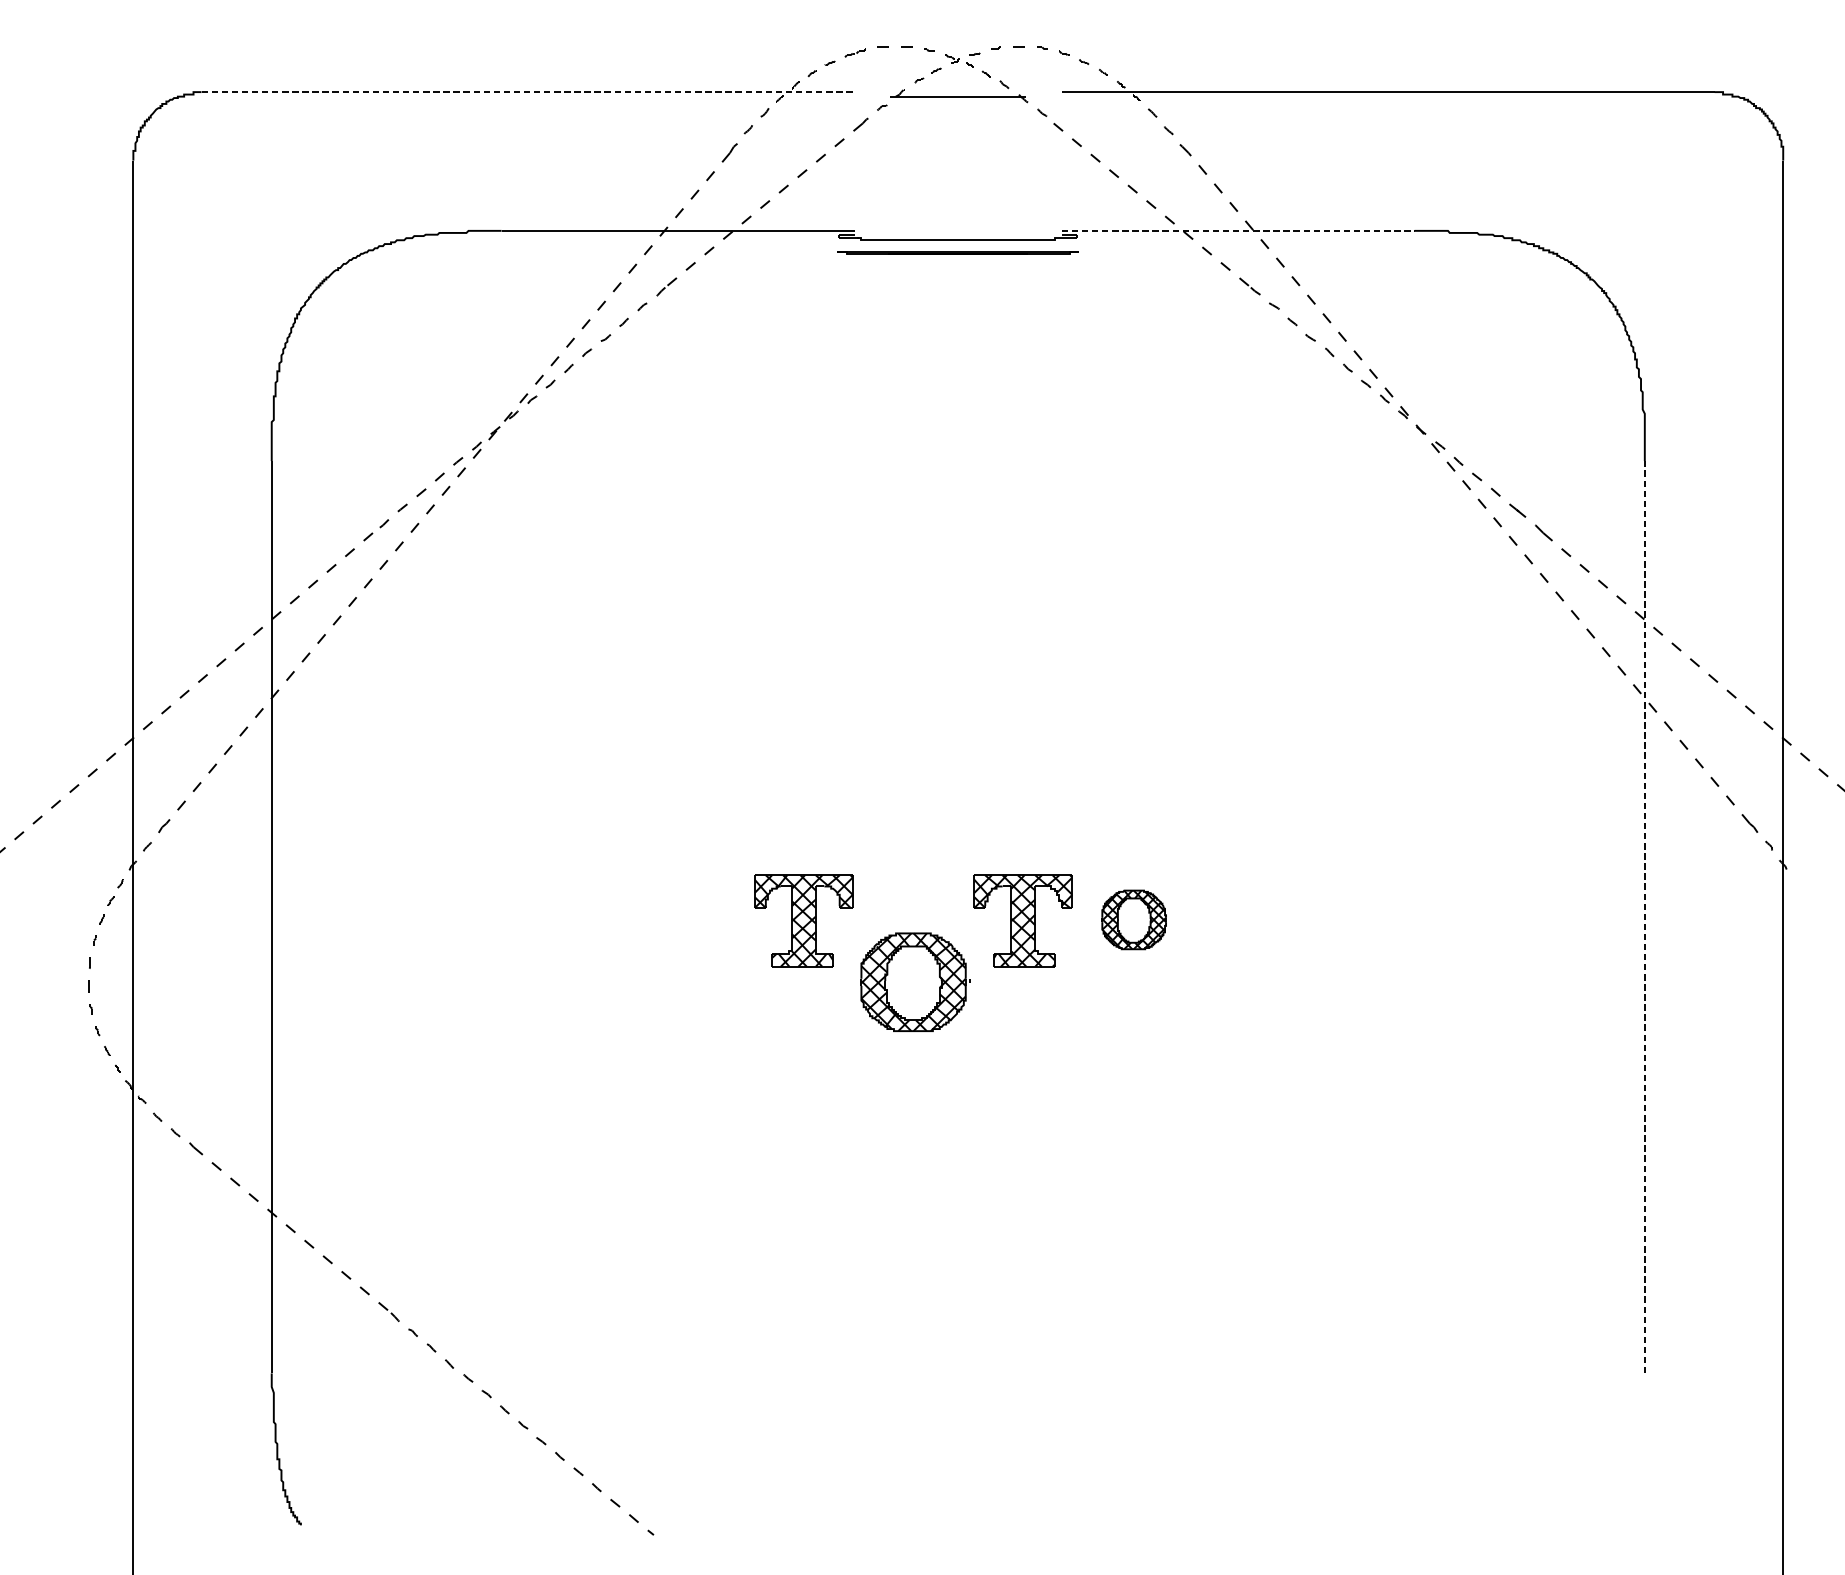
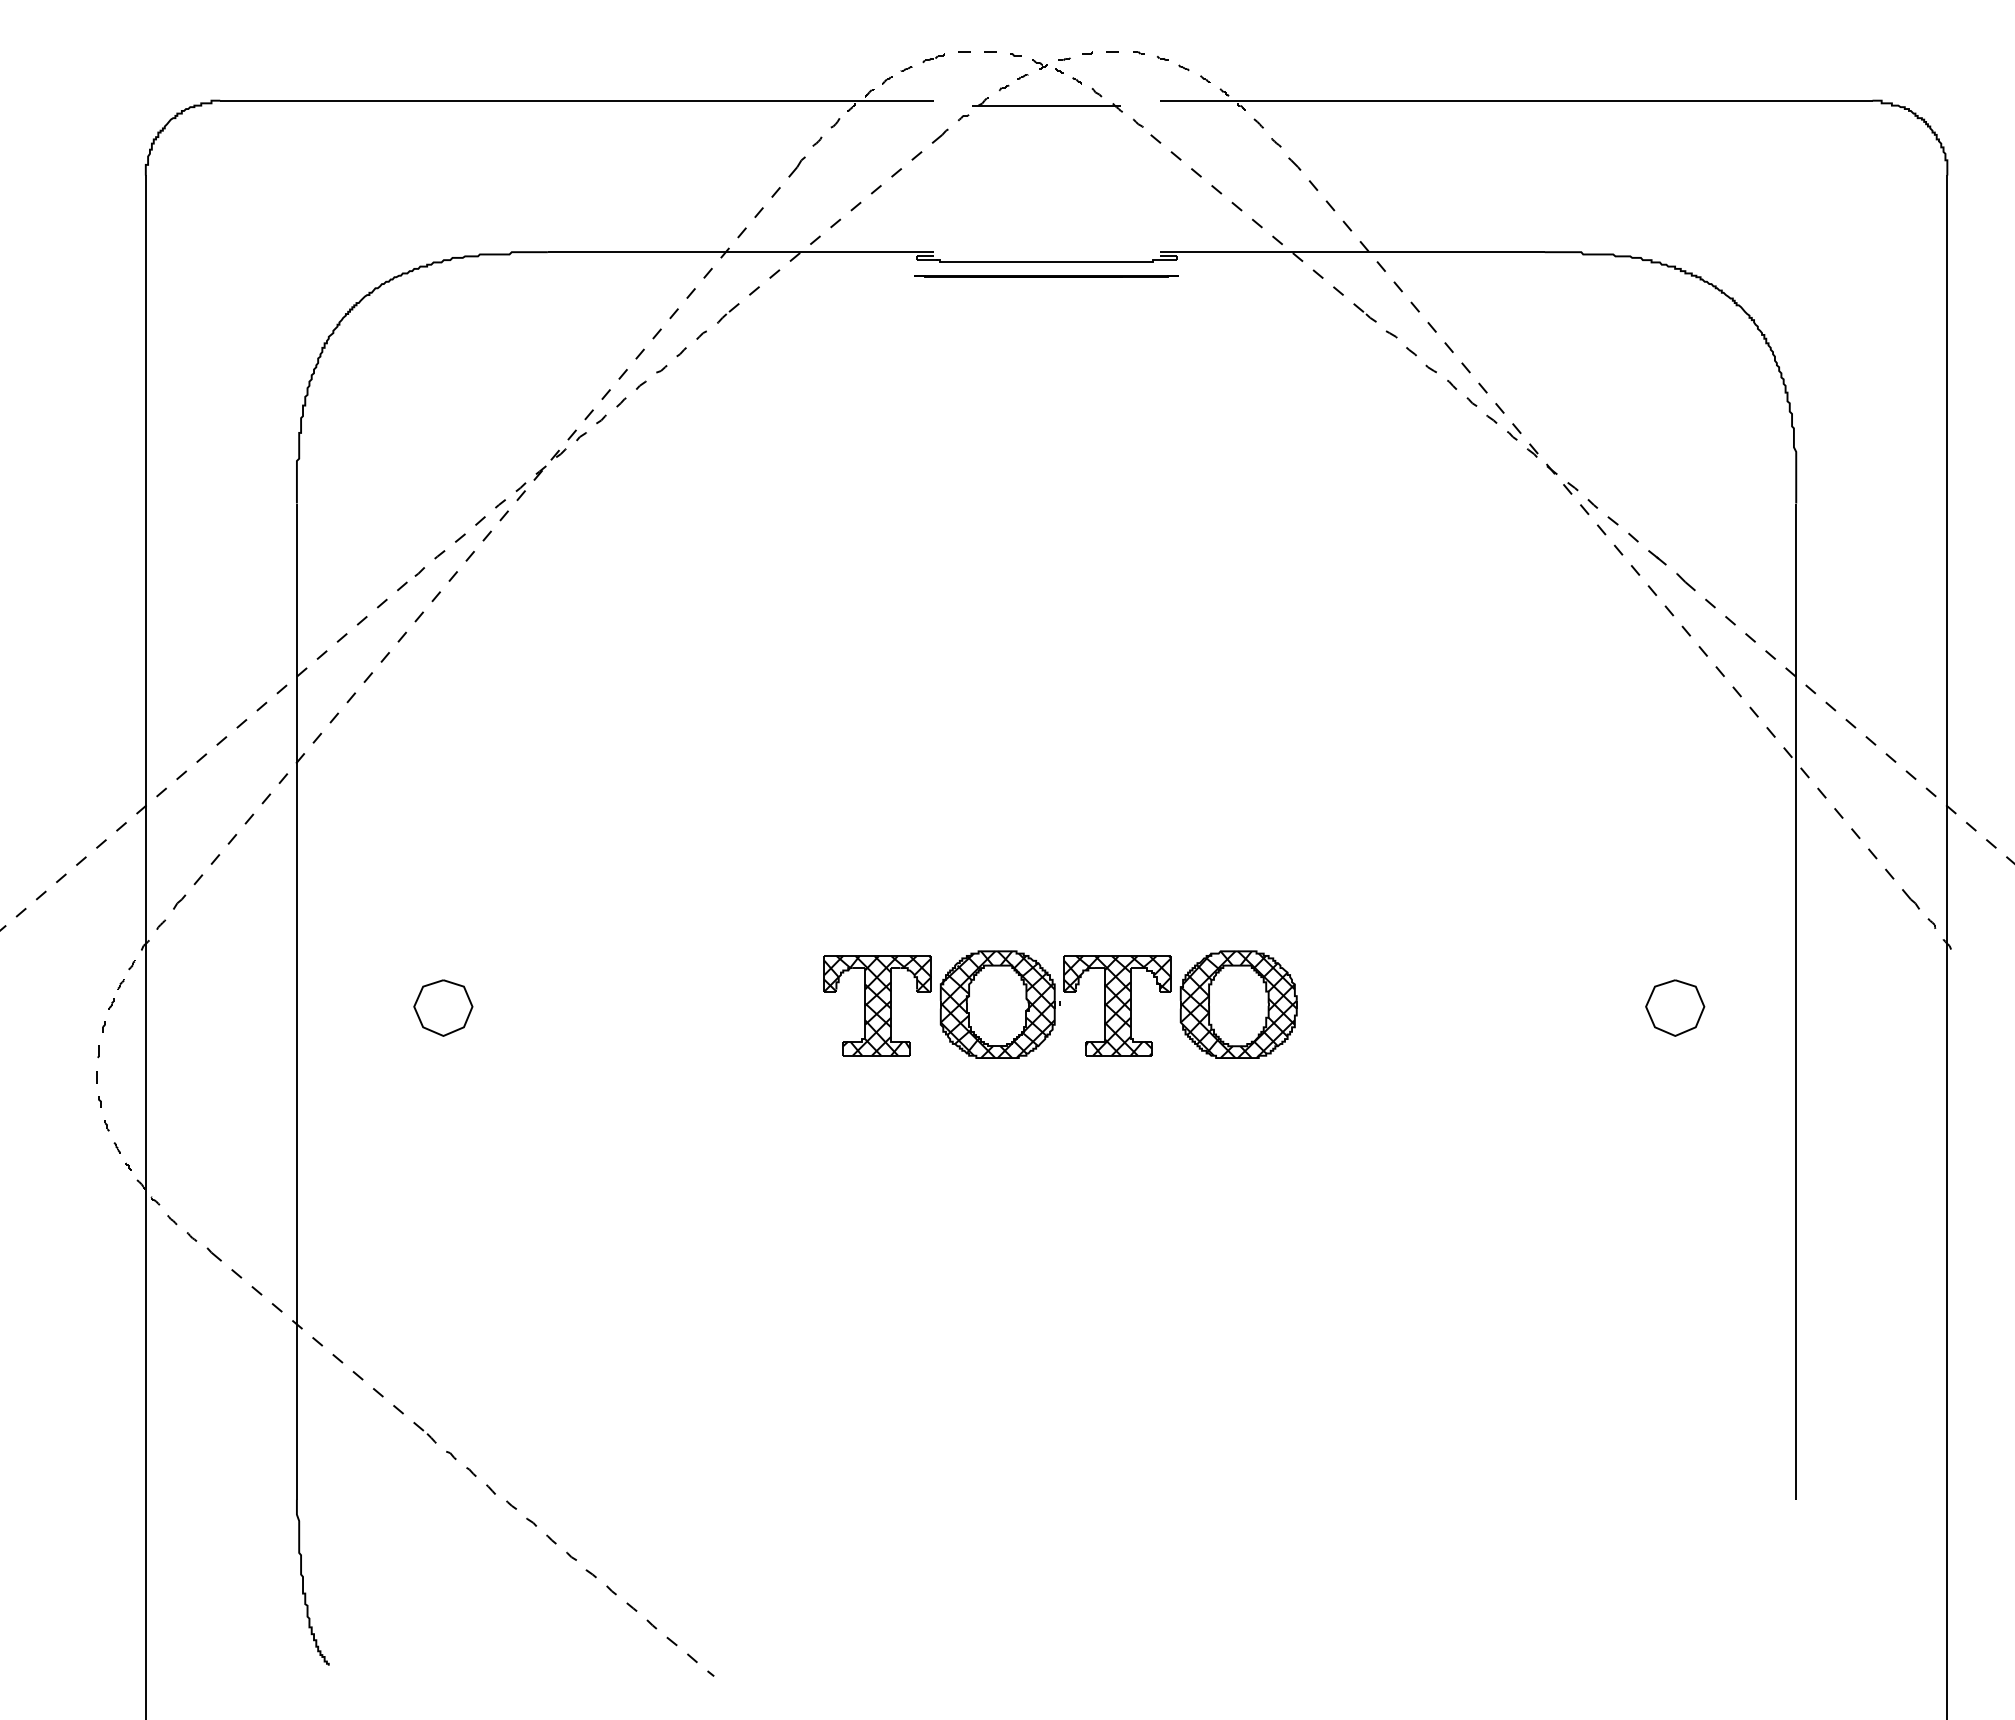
line: (527, 91) -> (576, 100), dashed -> solid
line: (1238, 231) -> (1352, 252), dashed -> solid
line: (1645, 917) -> (1796, 1001), dashed -> solid
part: (1134, 919) -> (1238, 1004), size x1.67
part: (405, 922) -> (443, 1007), added
part: (1534, 922) -> (1675, 1007), added
part: (915, 982) -> (999, 1004), moved

